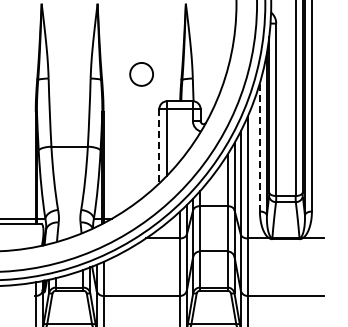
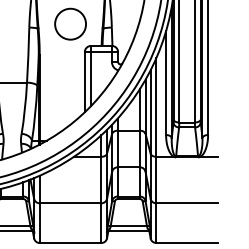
circle: (141, 74) -> (70, 24), size x1.67
line: (159, 146) -> (84, 82), dashed -> solid
line: (259, 146) -> (165, 82), dashed -> solid

